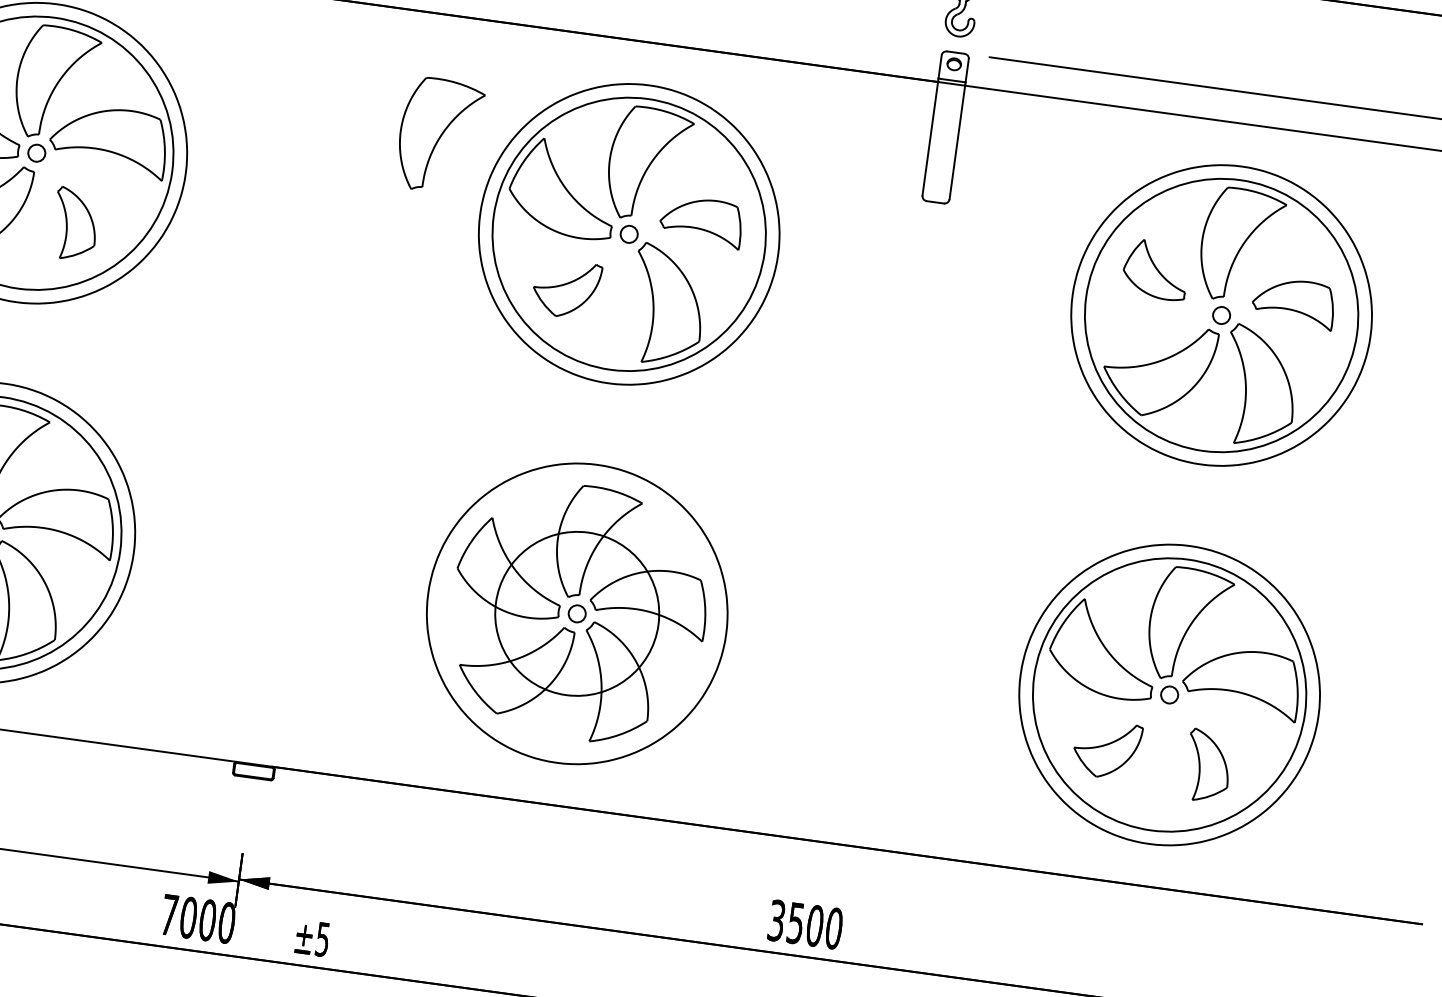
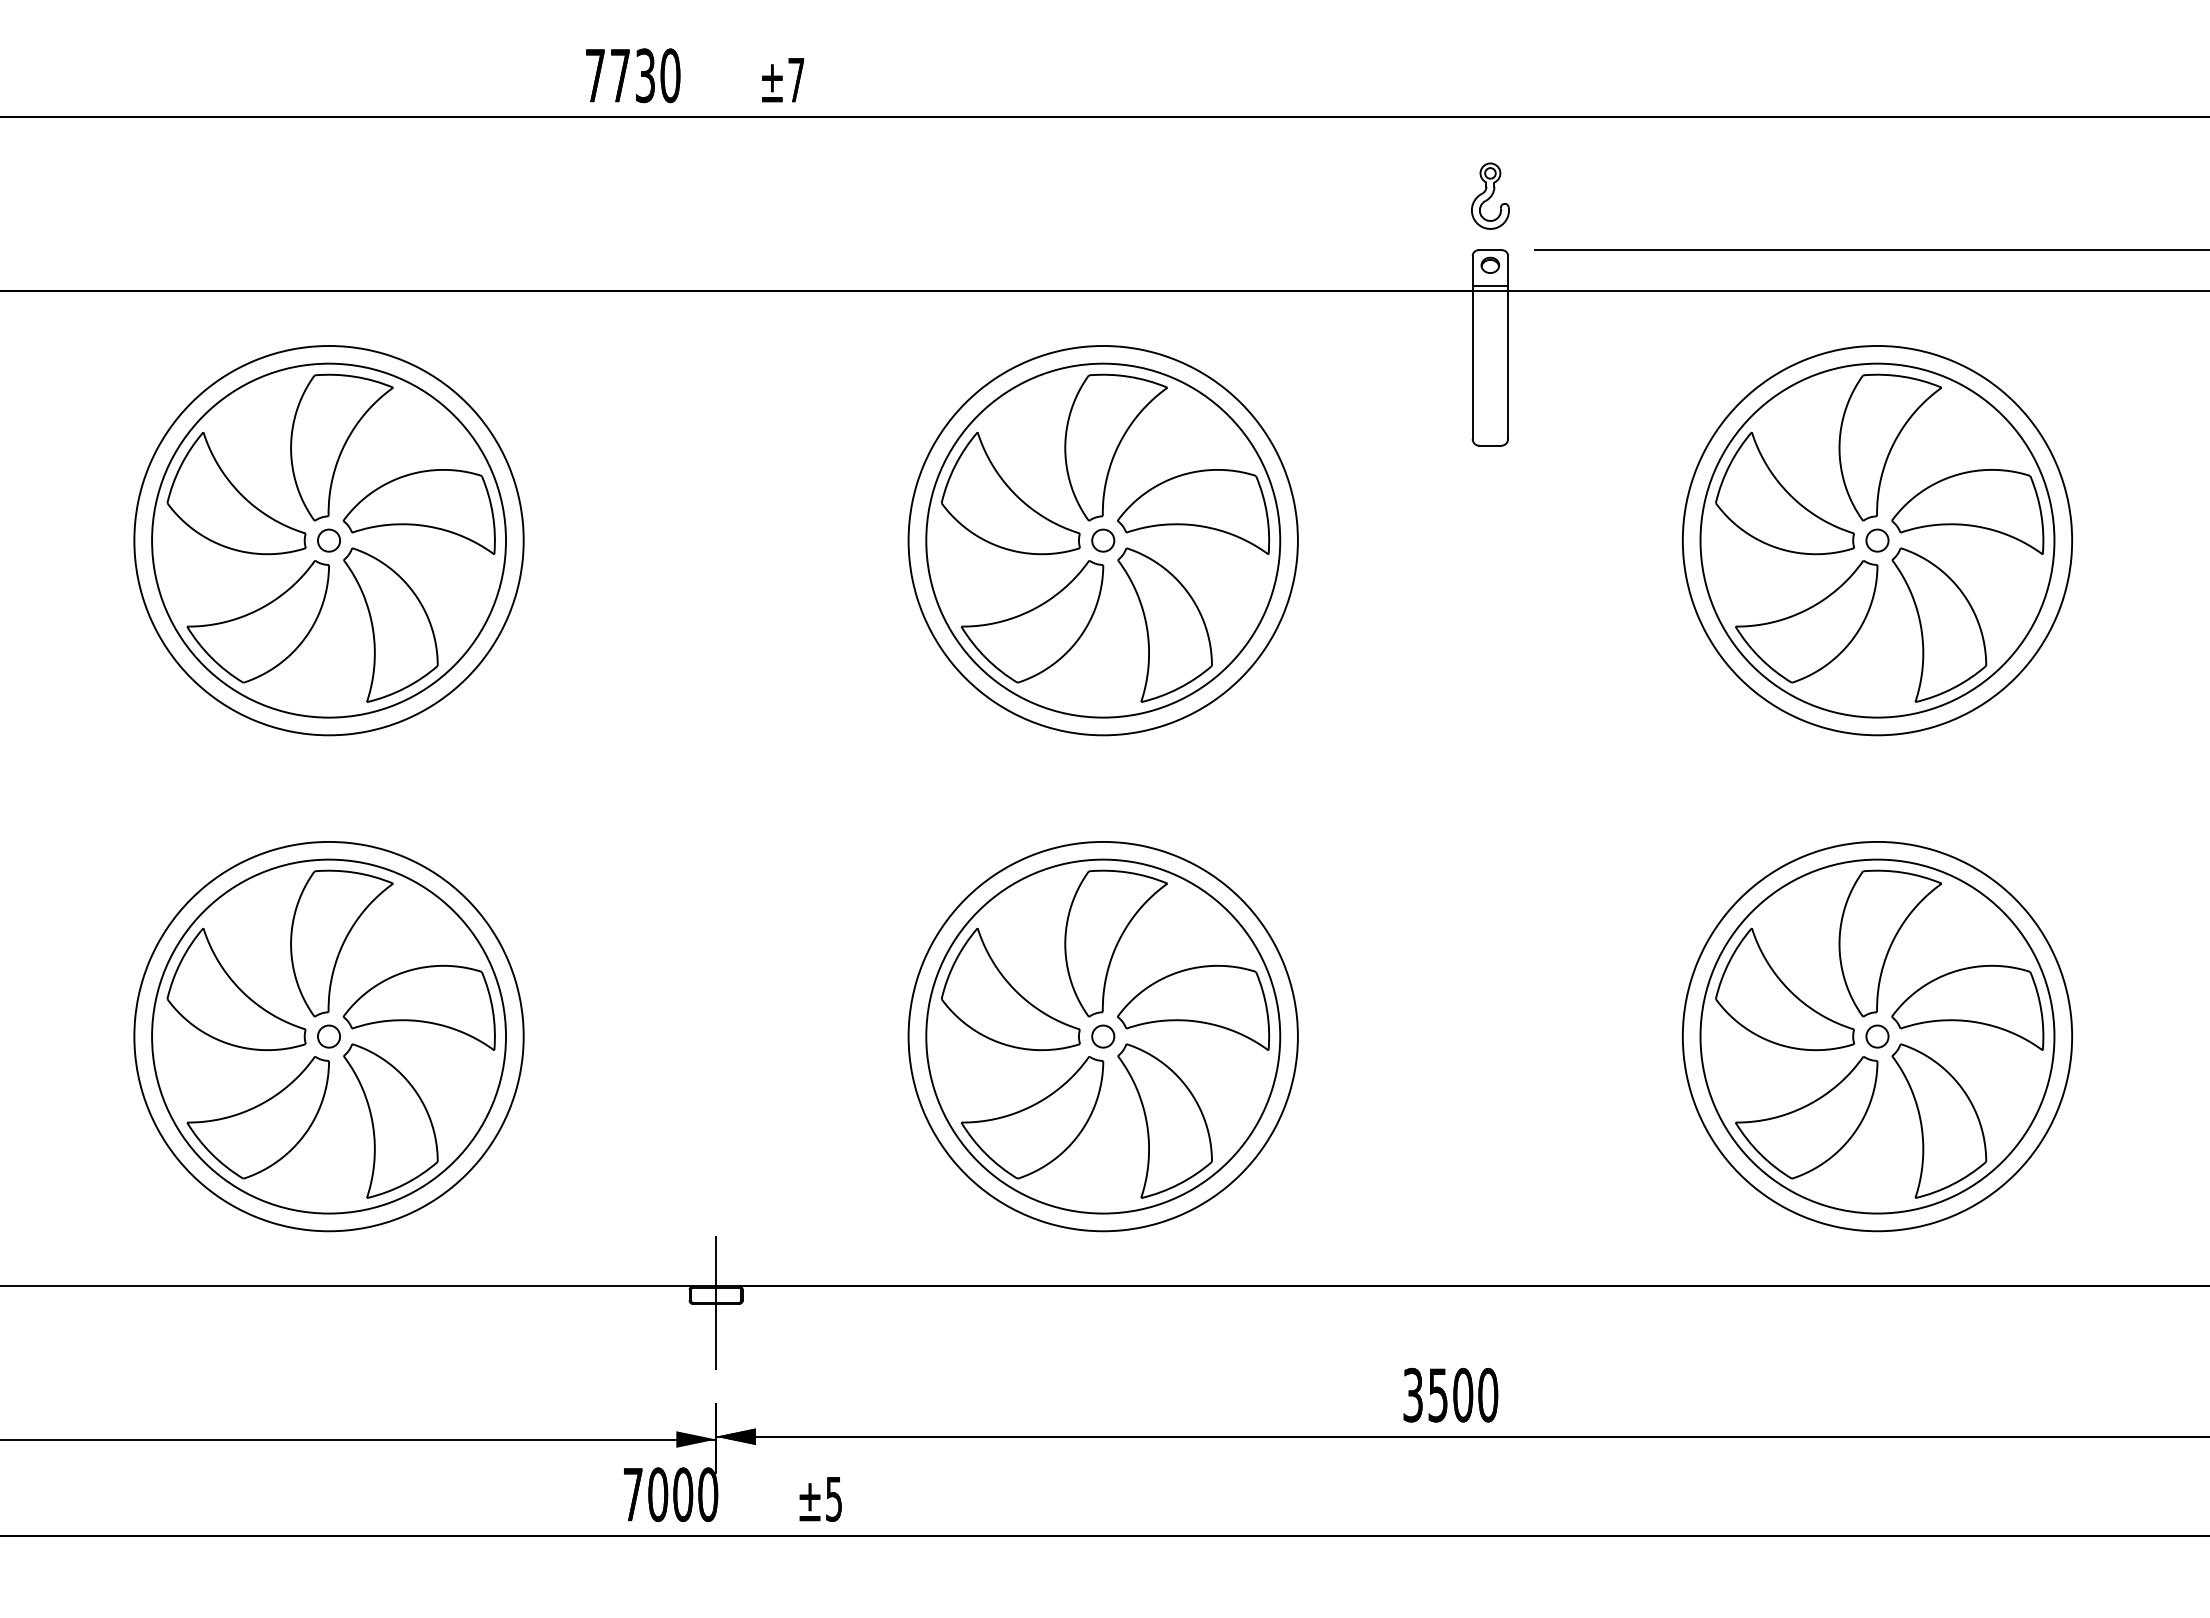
part: (439, 135) -> (842, 447), removed
part: (701, 221) -> (1193, 511), size x1.43
part: (75, 223) -> (390, 624), size x1.67
part: (1156, 269) -> (1785, 493), size x1.67
part: (566, 288) -> (1032, 621), size x1.67
part: (1293, 302) -> (1967, 511), size x1.43
circle: (577, 613) -> (1103, 1036), size x1.67
part: (1106, 749) -> (1806, 1117), size x1.67
part: (1208, 765) -> (1939, 1120), size x1.67
line: (253, 777) -> (716, 1303), added

